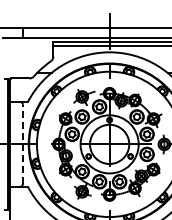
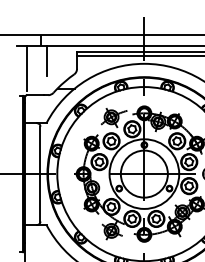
line: (28, 49) -> (47, 60), added
line: (11, 55) -> (26, 67), added
line: (22, 144) -> (39, 174), dashed -> solid

